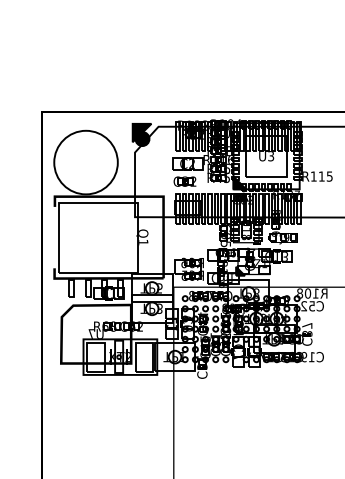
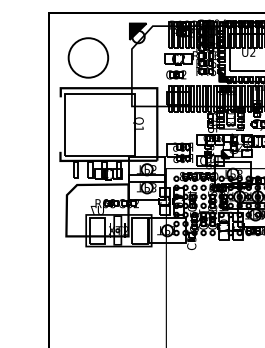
fill: (142, 139) -> (138, 37), removed
text: (271, 156) -> (253, 52), U3 -> U2
circle: (85, 162) -> (87, 57), size x0.7

